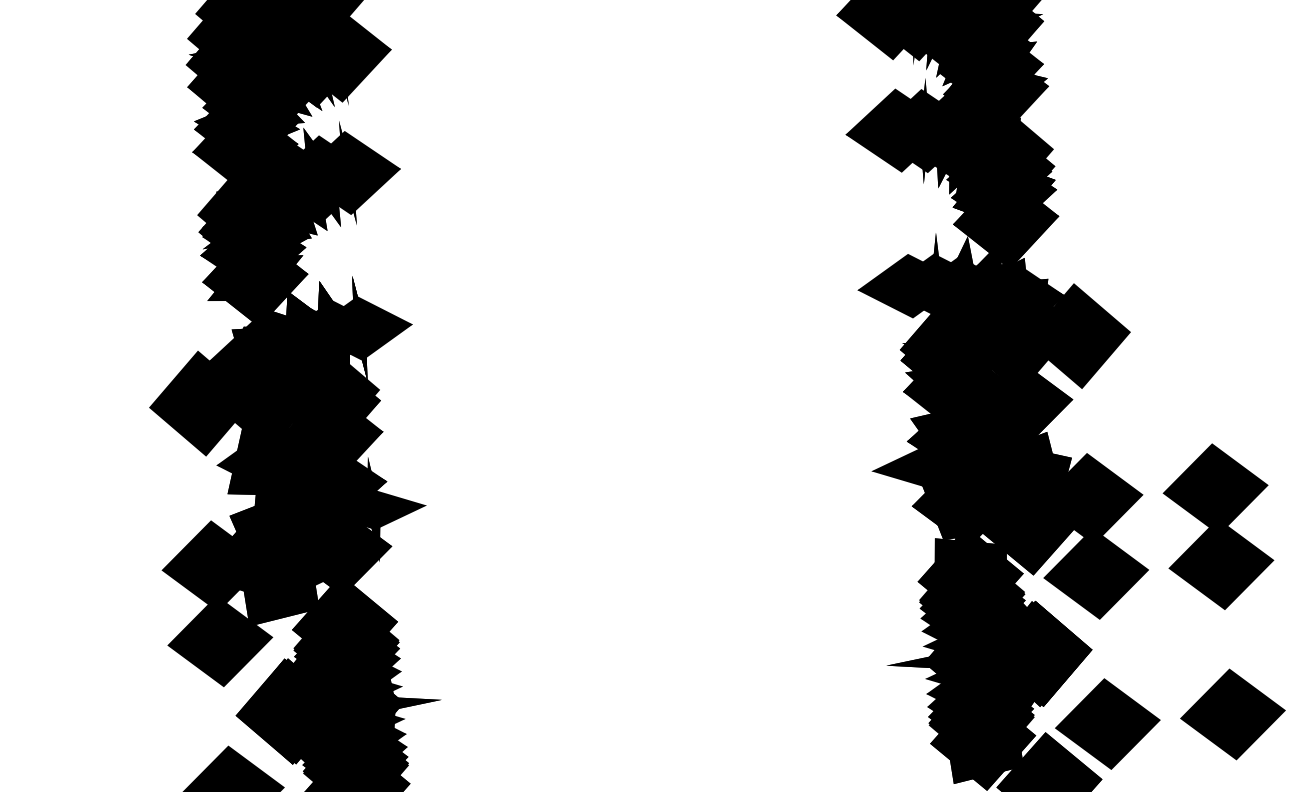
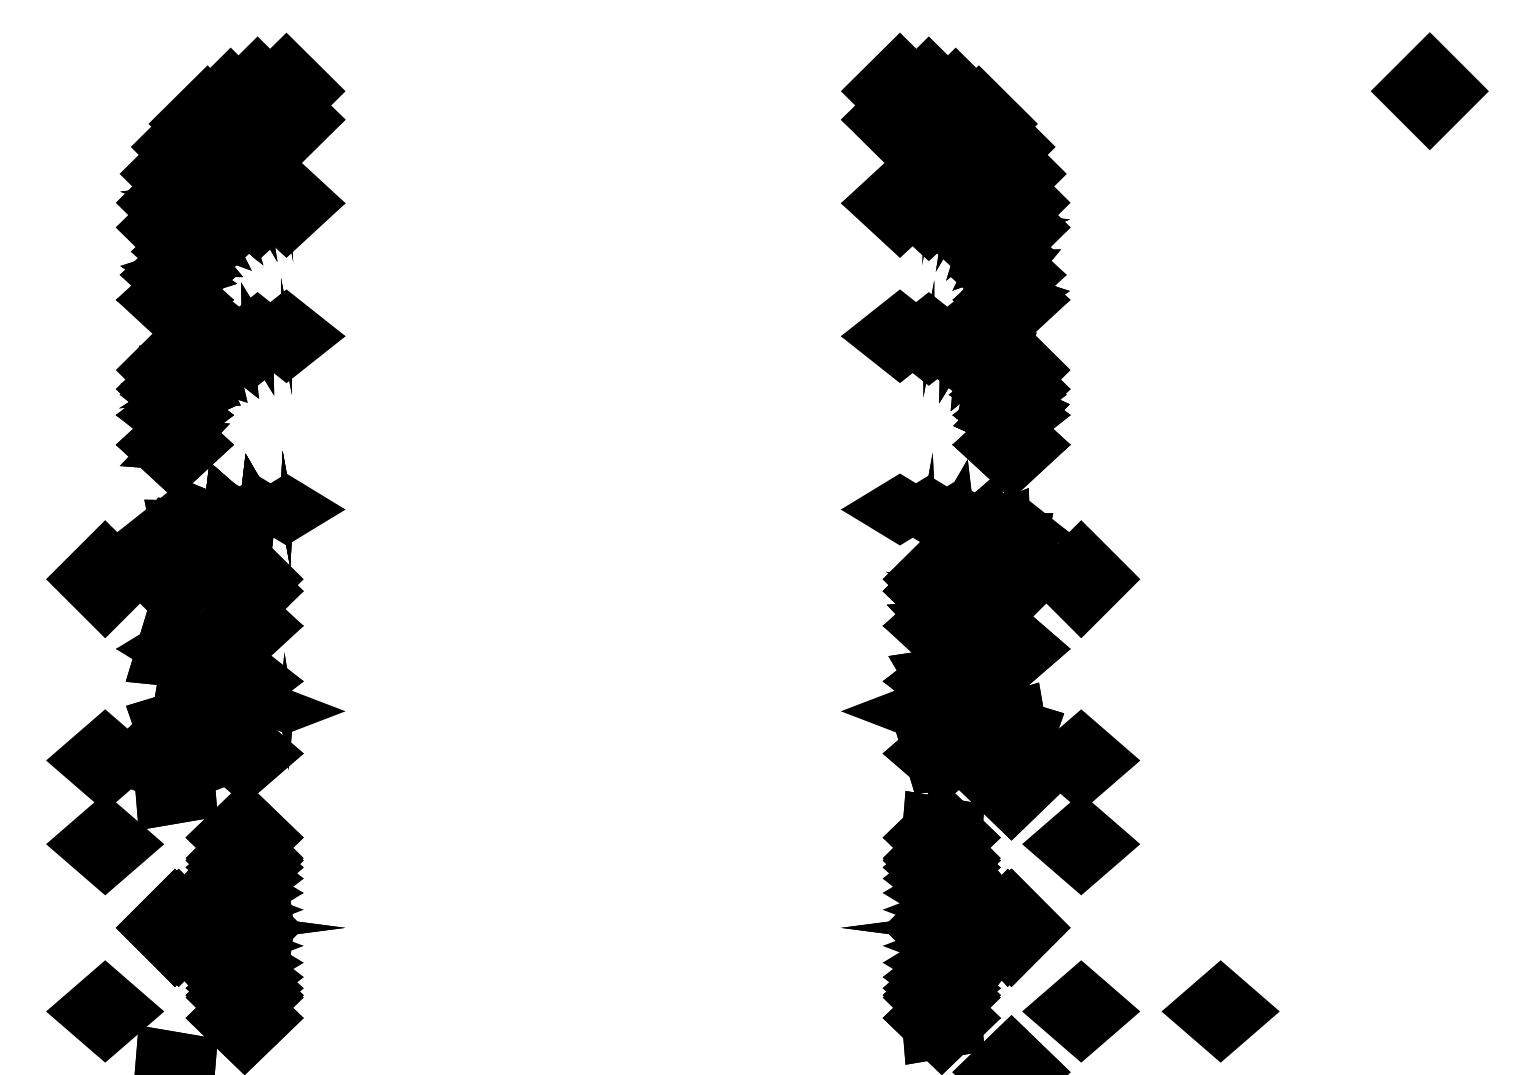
part: (1218, 526) -> (1220, 802), removed

